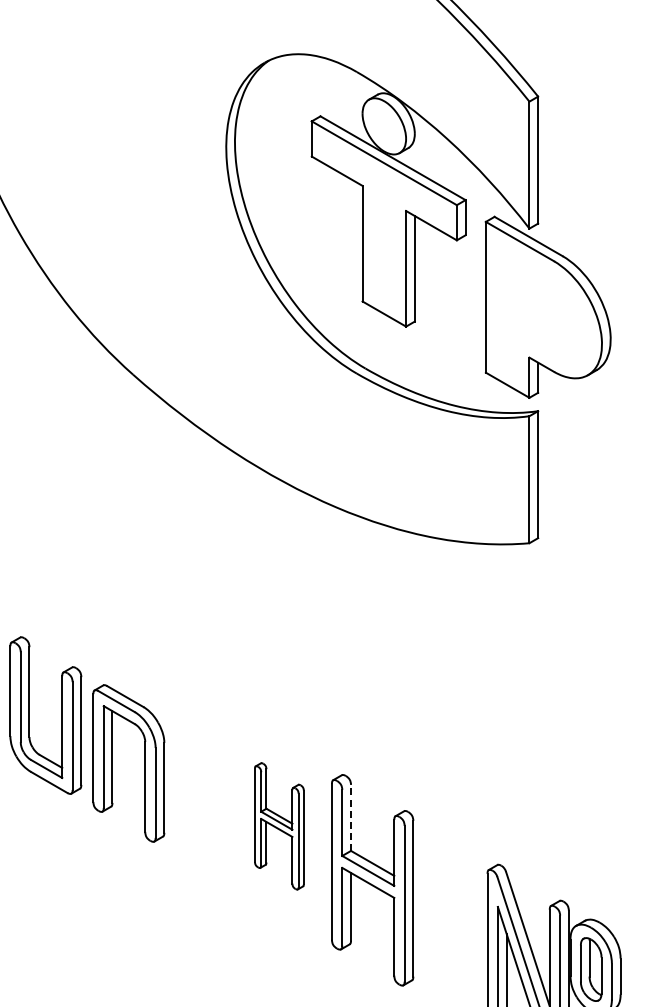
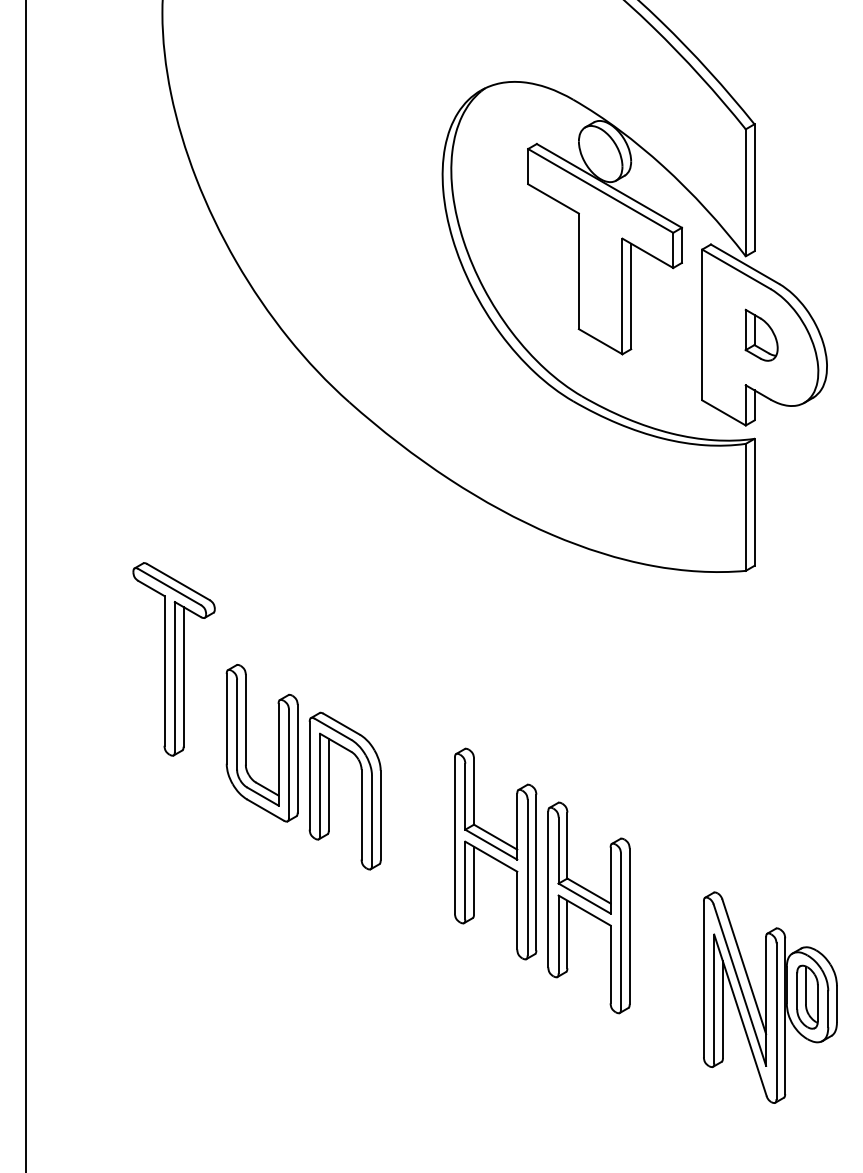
part: (545, 306) -> (761, 334), added
line: (351, 817) -> (567, 845), dashed -> solid
part: (279, 825) -> (495, 853), size x1.67

